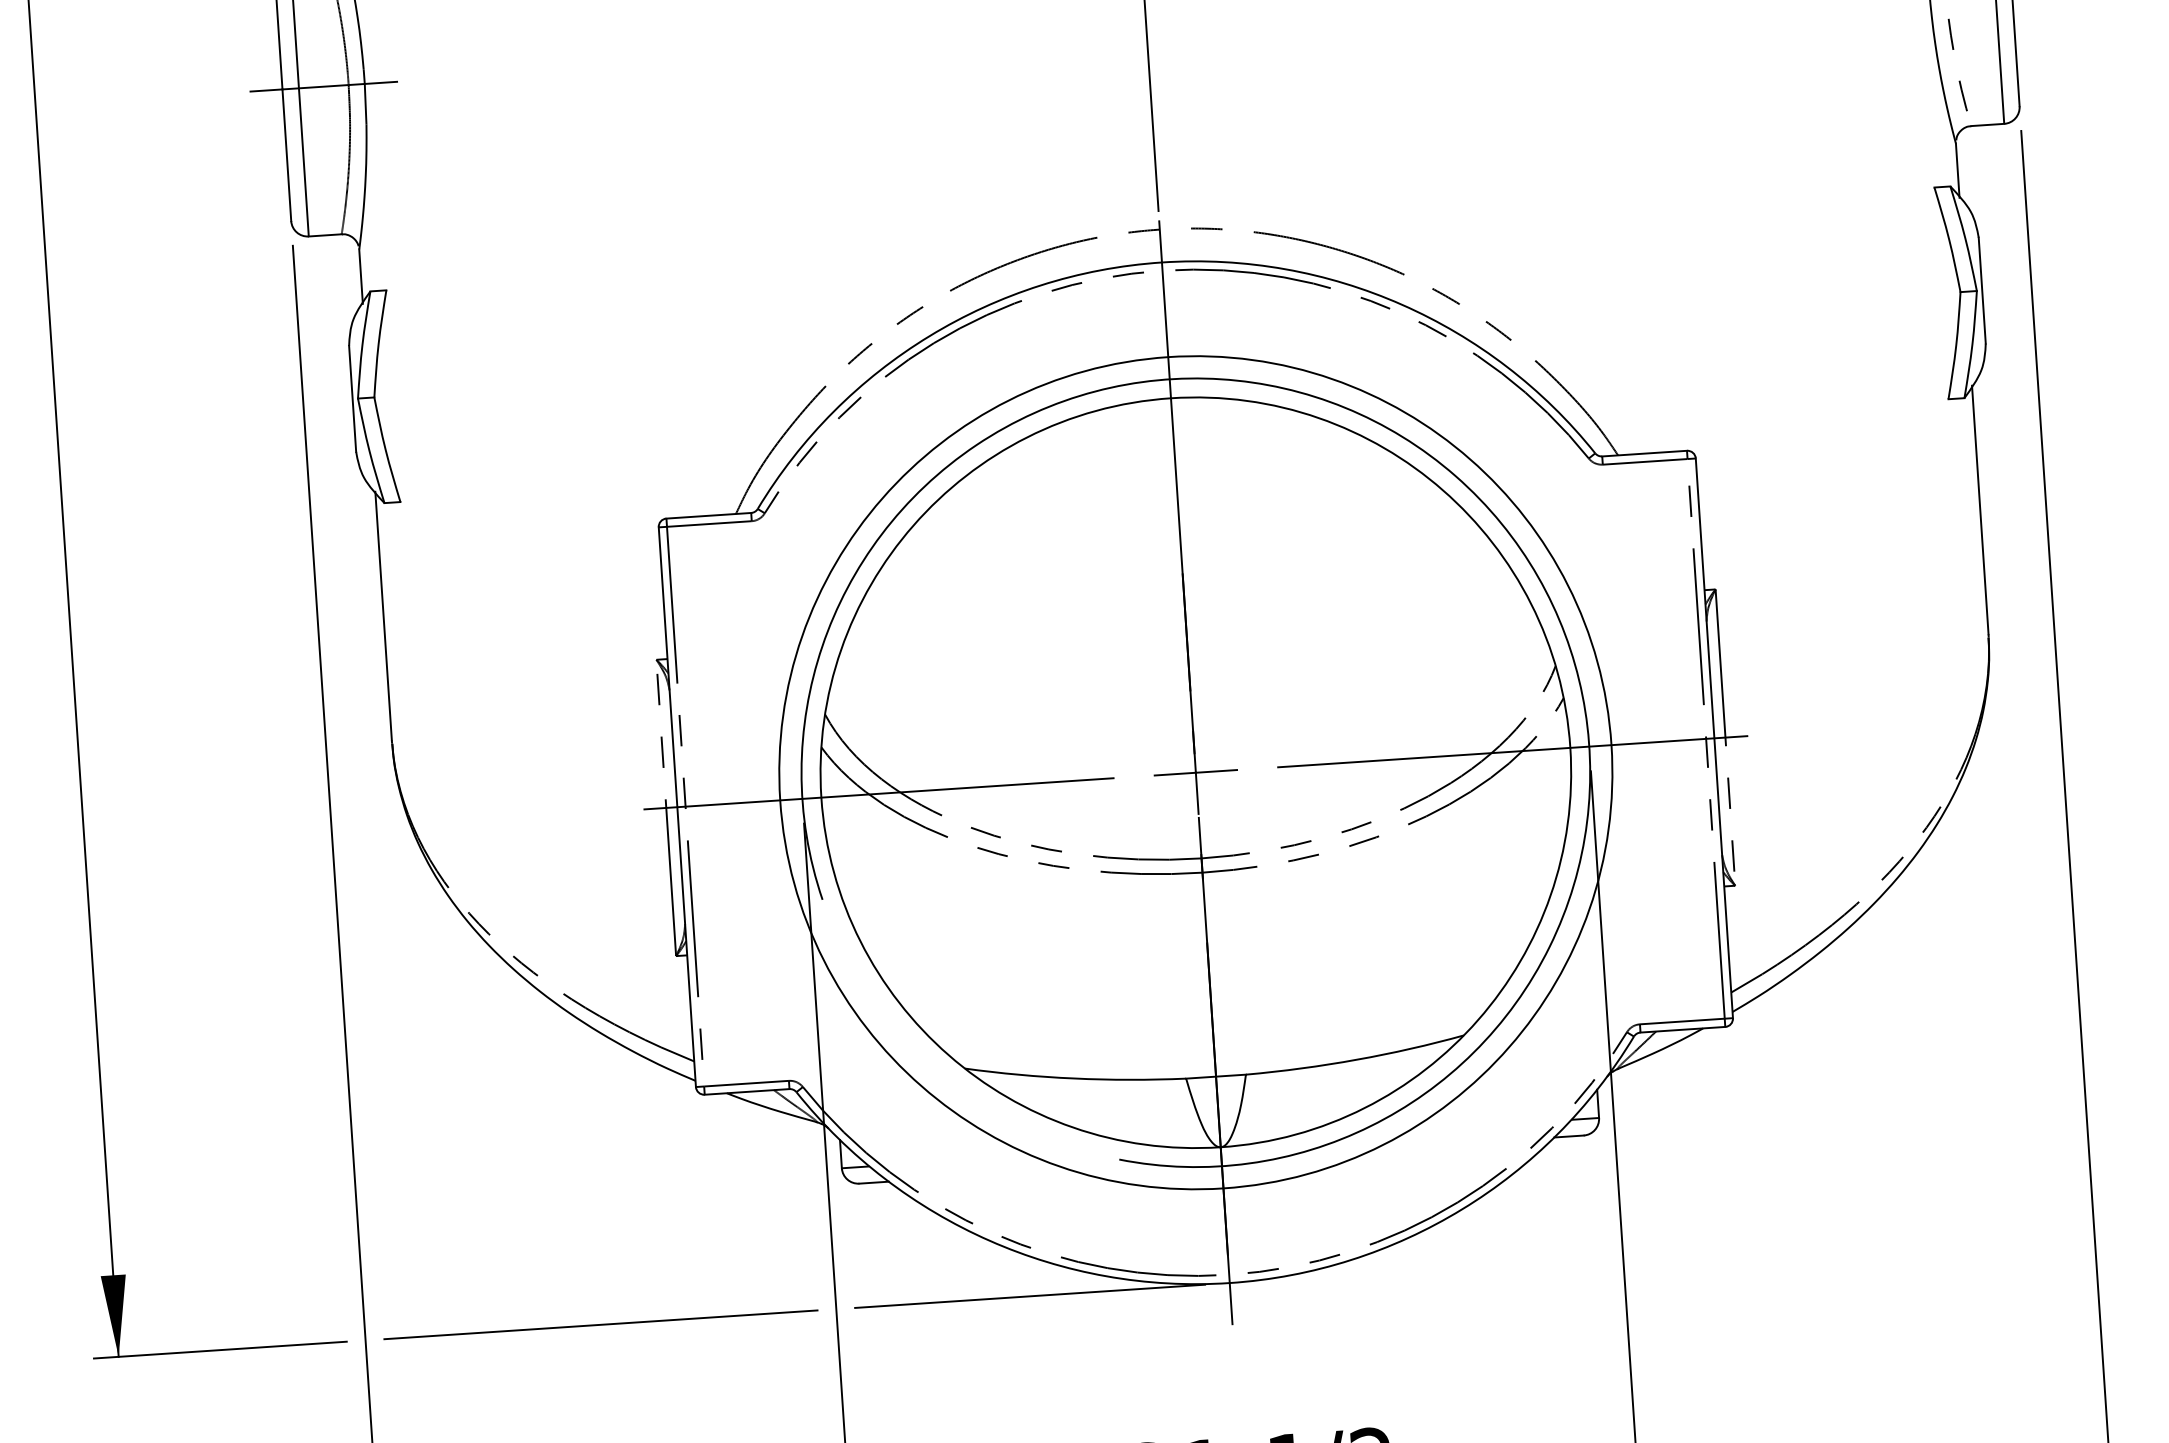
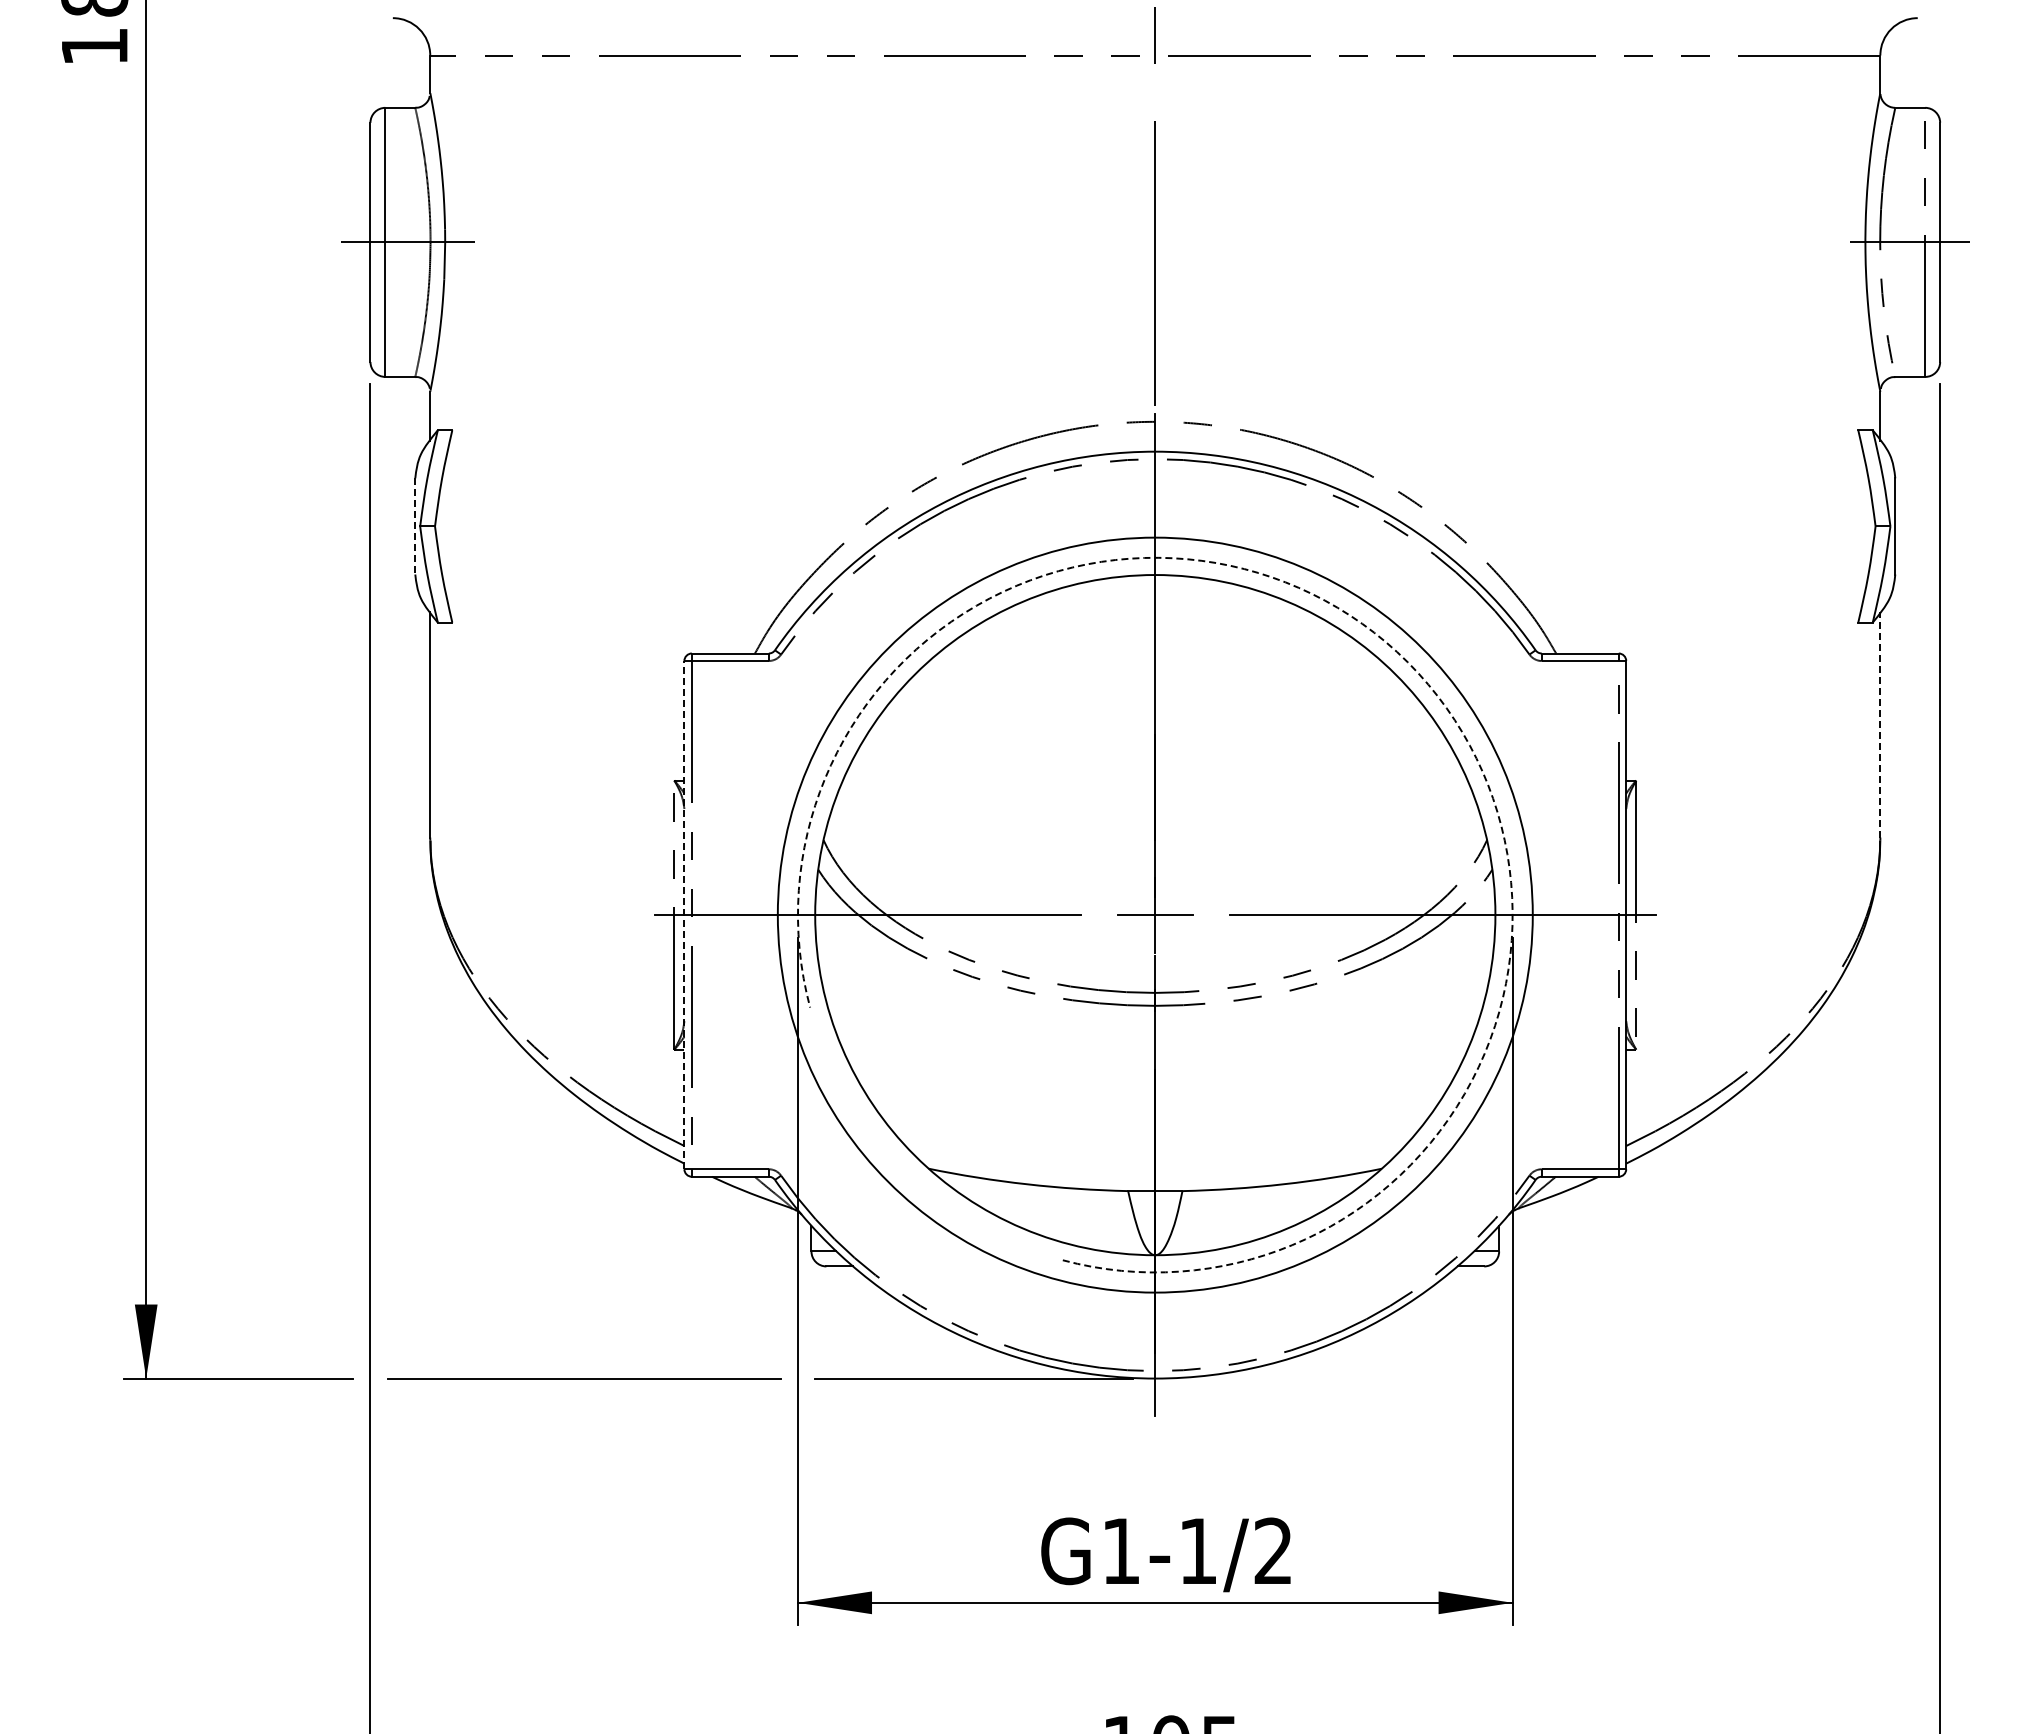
line: (352, 398) -> (415, 526), solid -> dashed
arc: (1455, 476) -> (1407, 662), solid -> dashed
line: (1980, 509) -> (1880, 724), solid -> dashed
line: (677, 806) -> (684, 914), solid -> dashed

